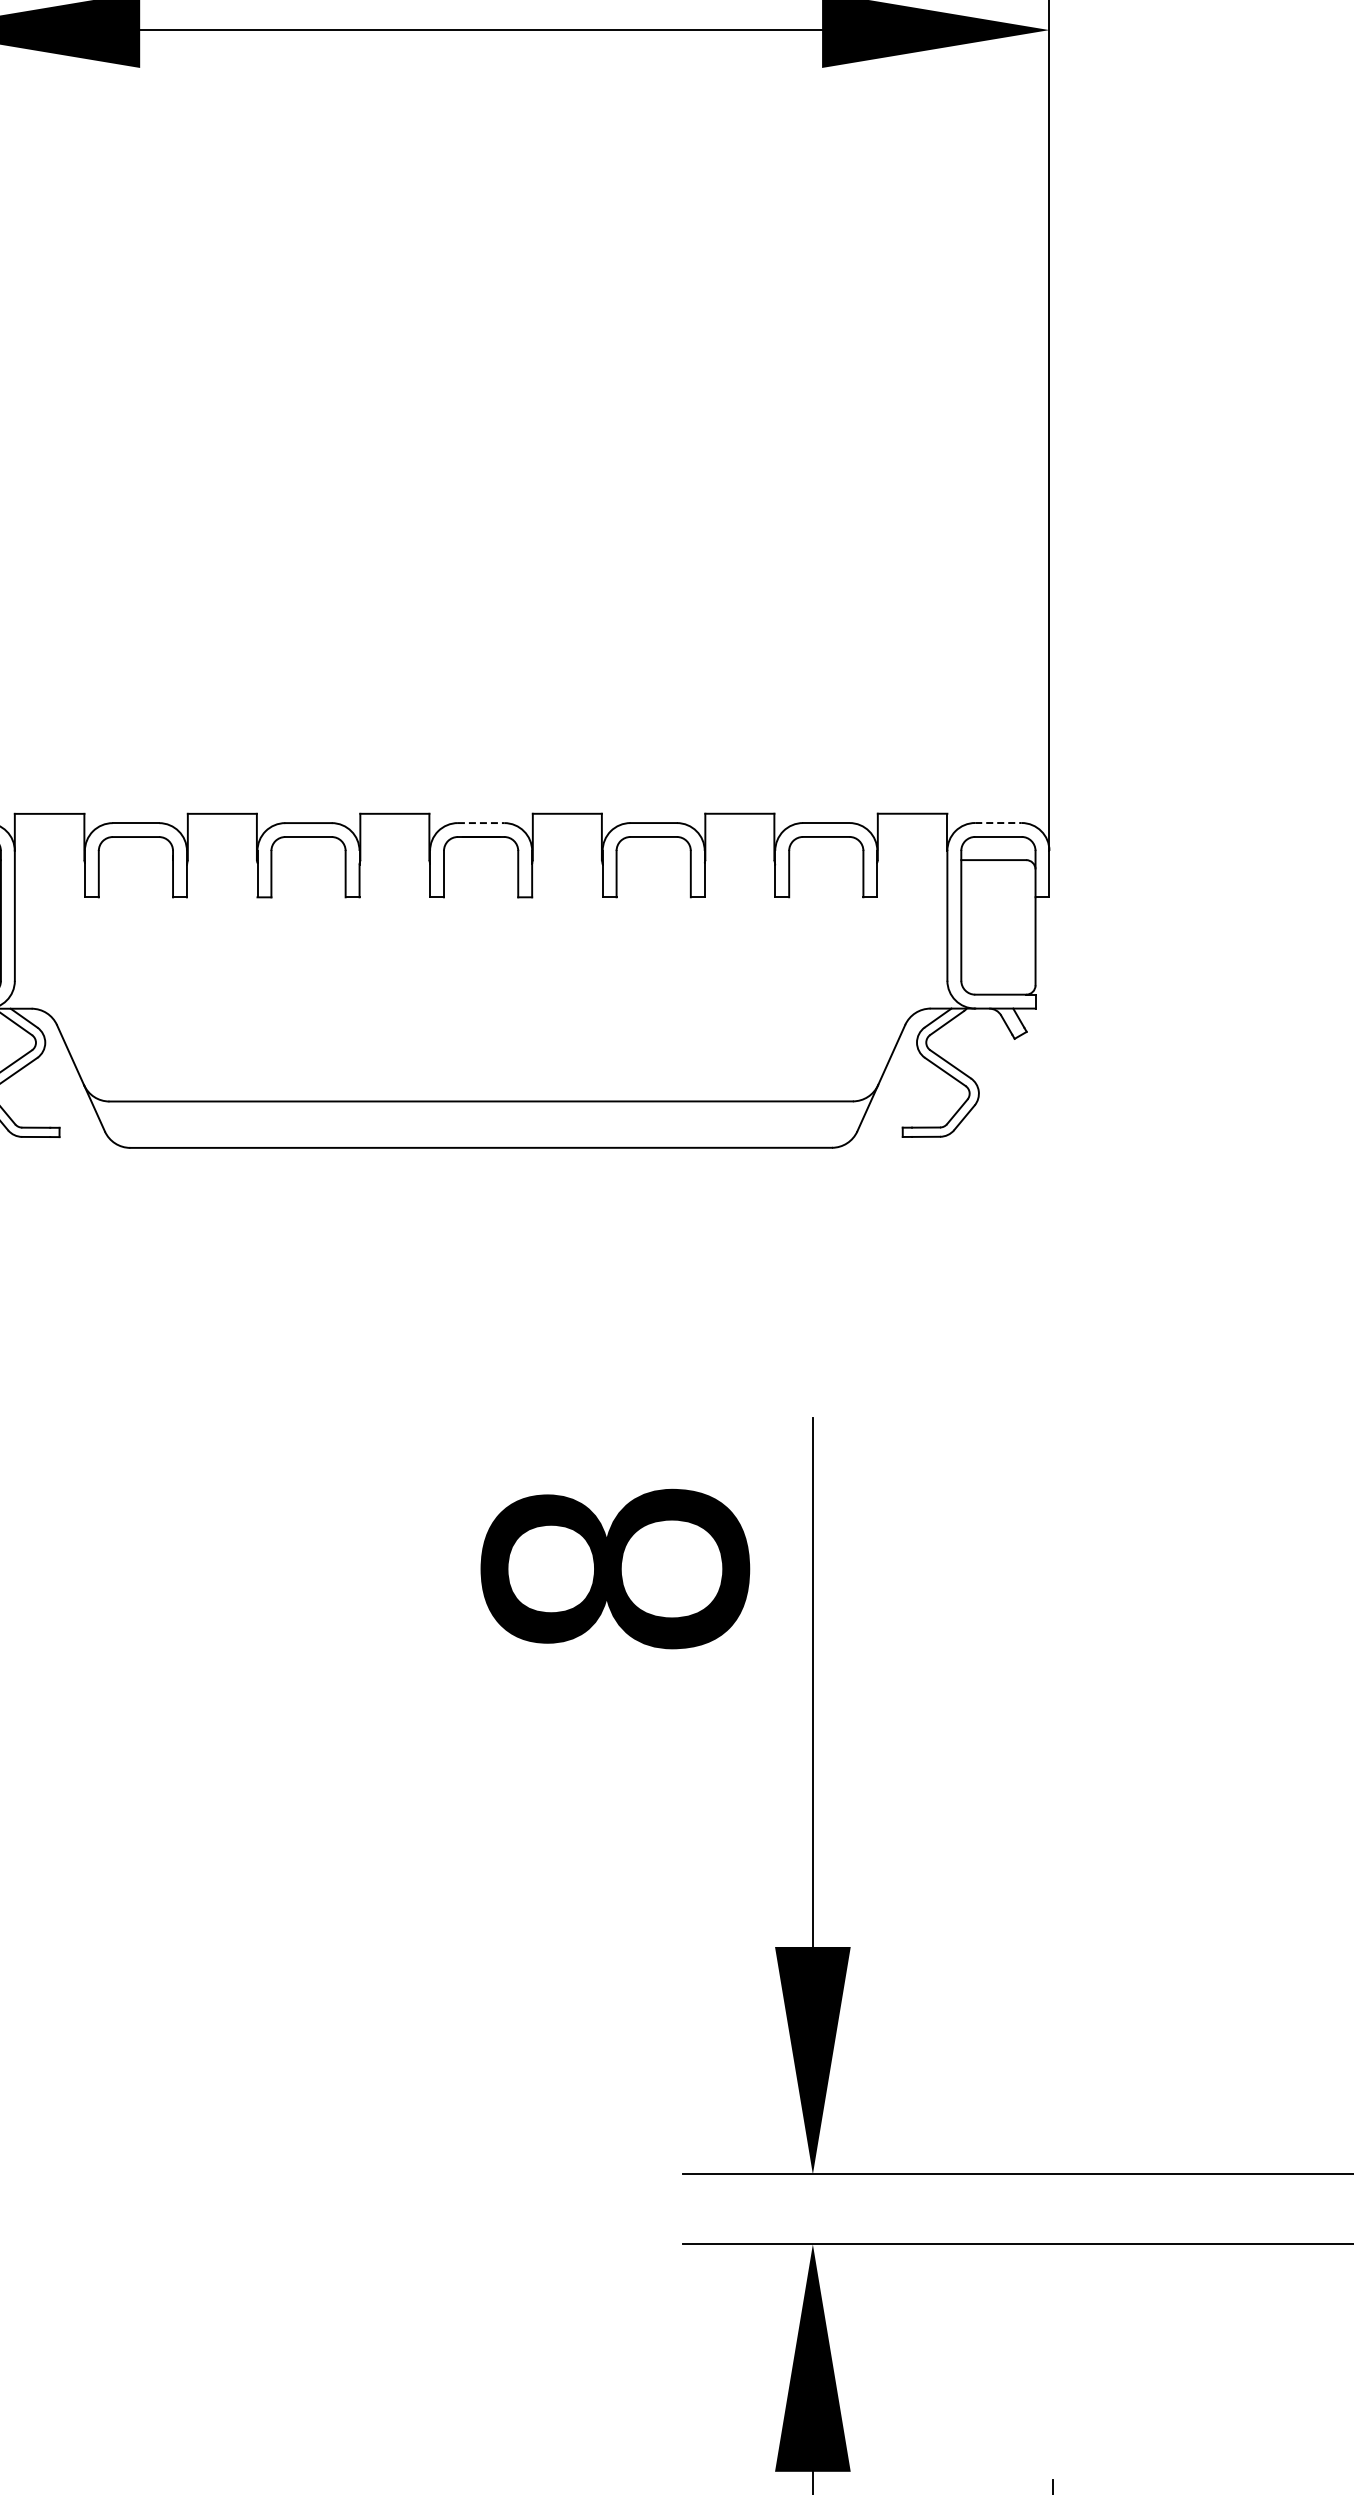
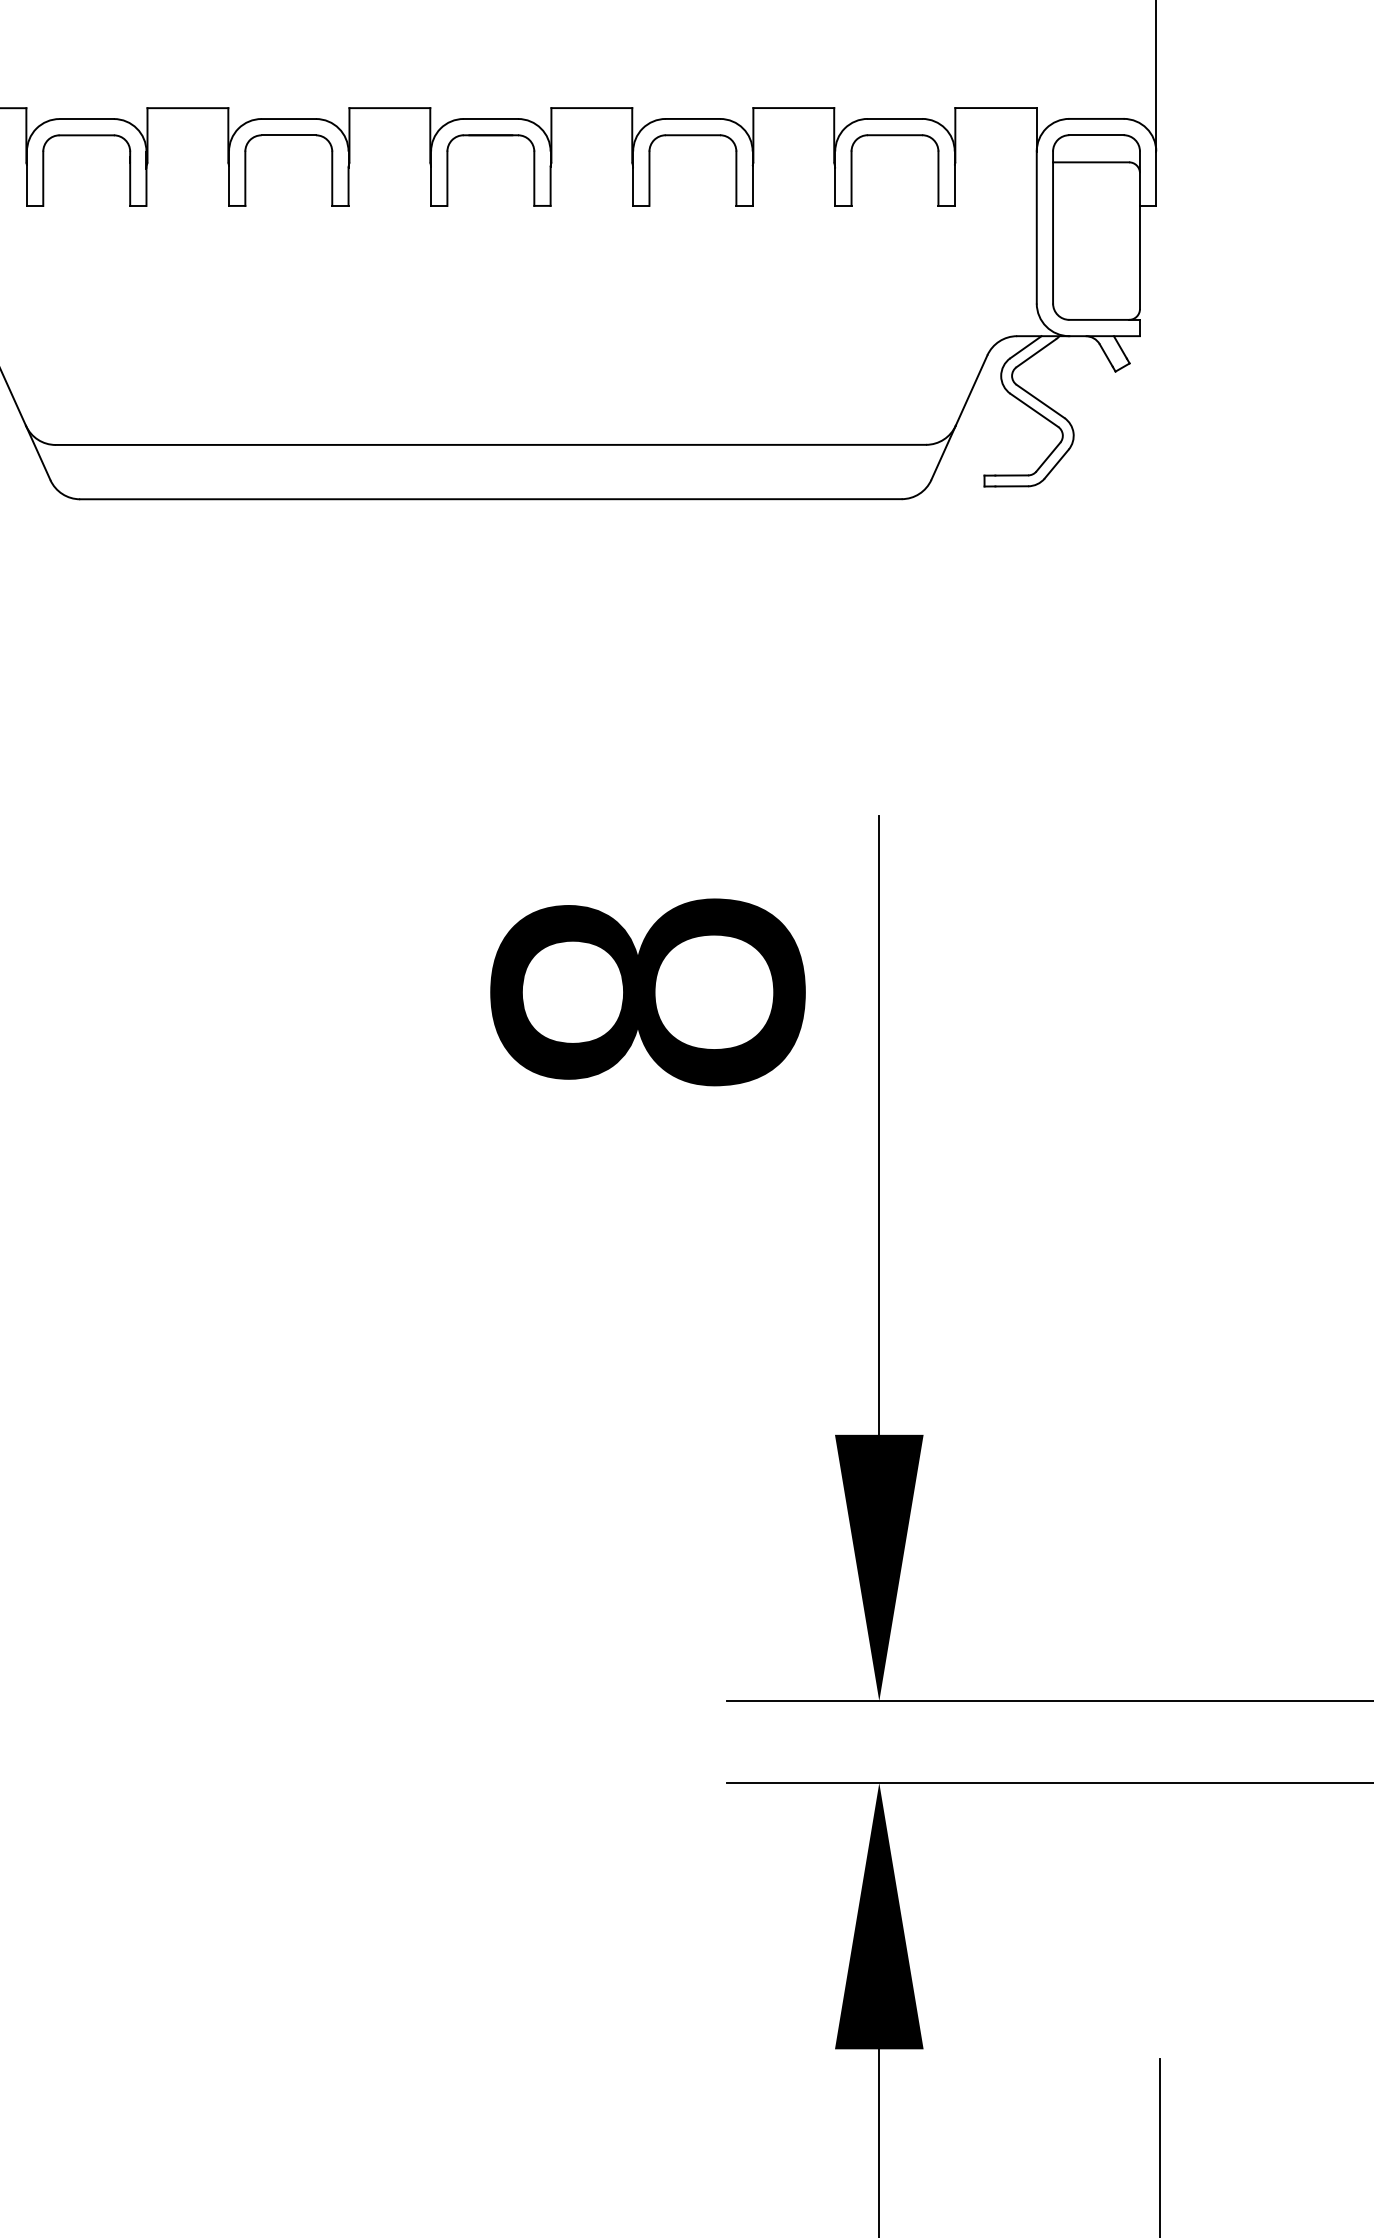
line: (481, 823) -> (491, 119), dashed -> solid
line: (998, 823) -> (1096, 119), dashed -> solid

